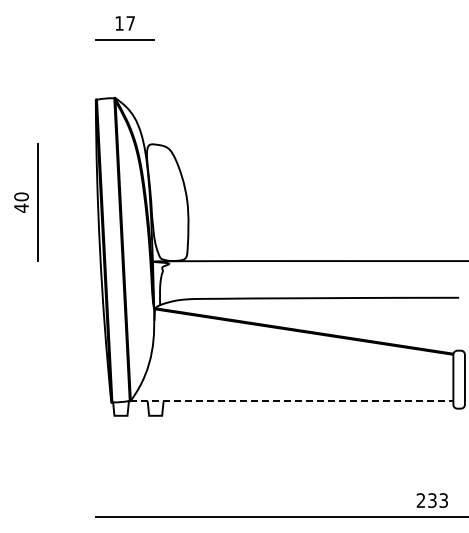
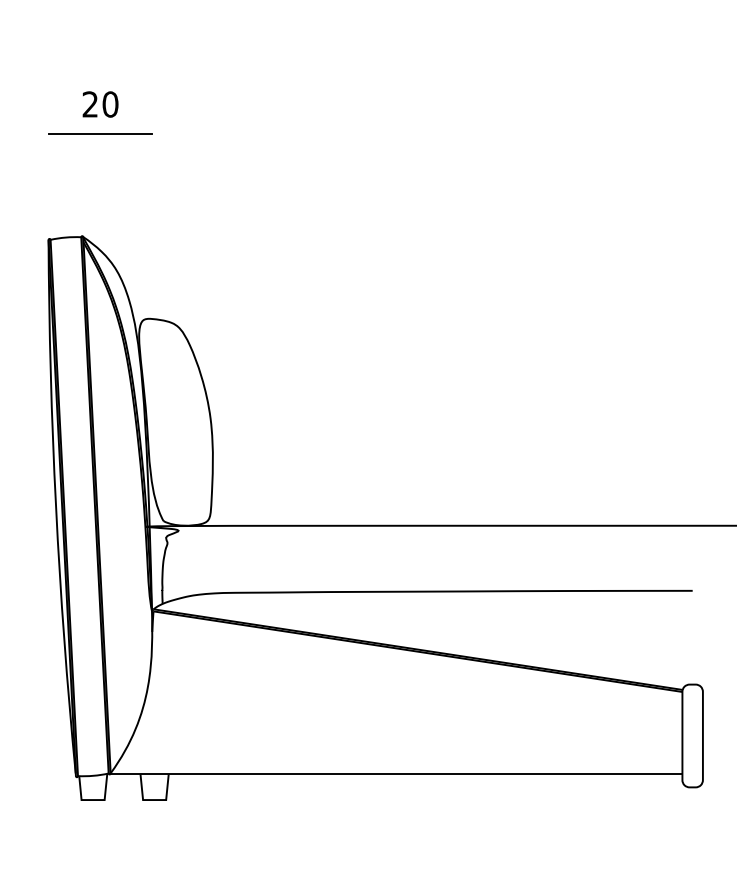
text: (125, 23) -> (101, 104), 17 -> 20
line: (291, 401) -> (395, 774), dashed -> solid

